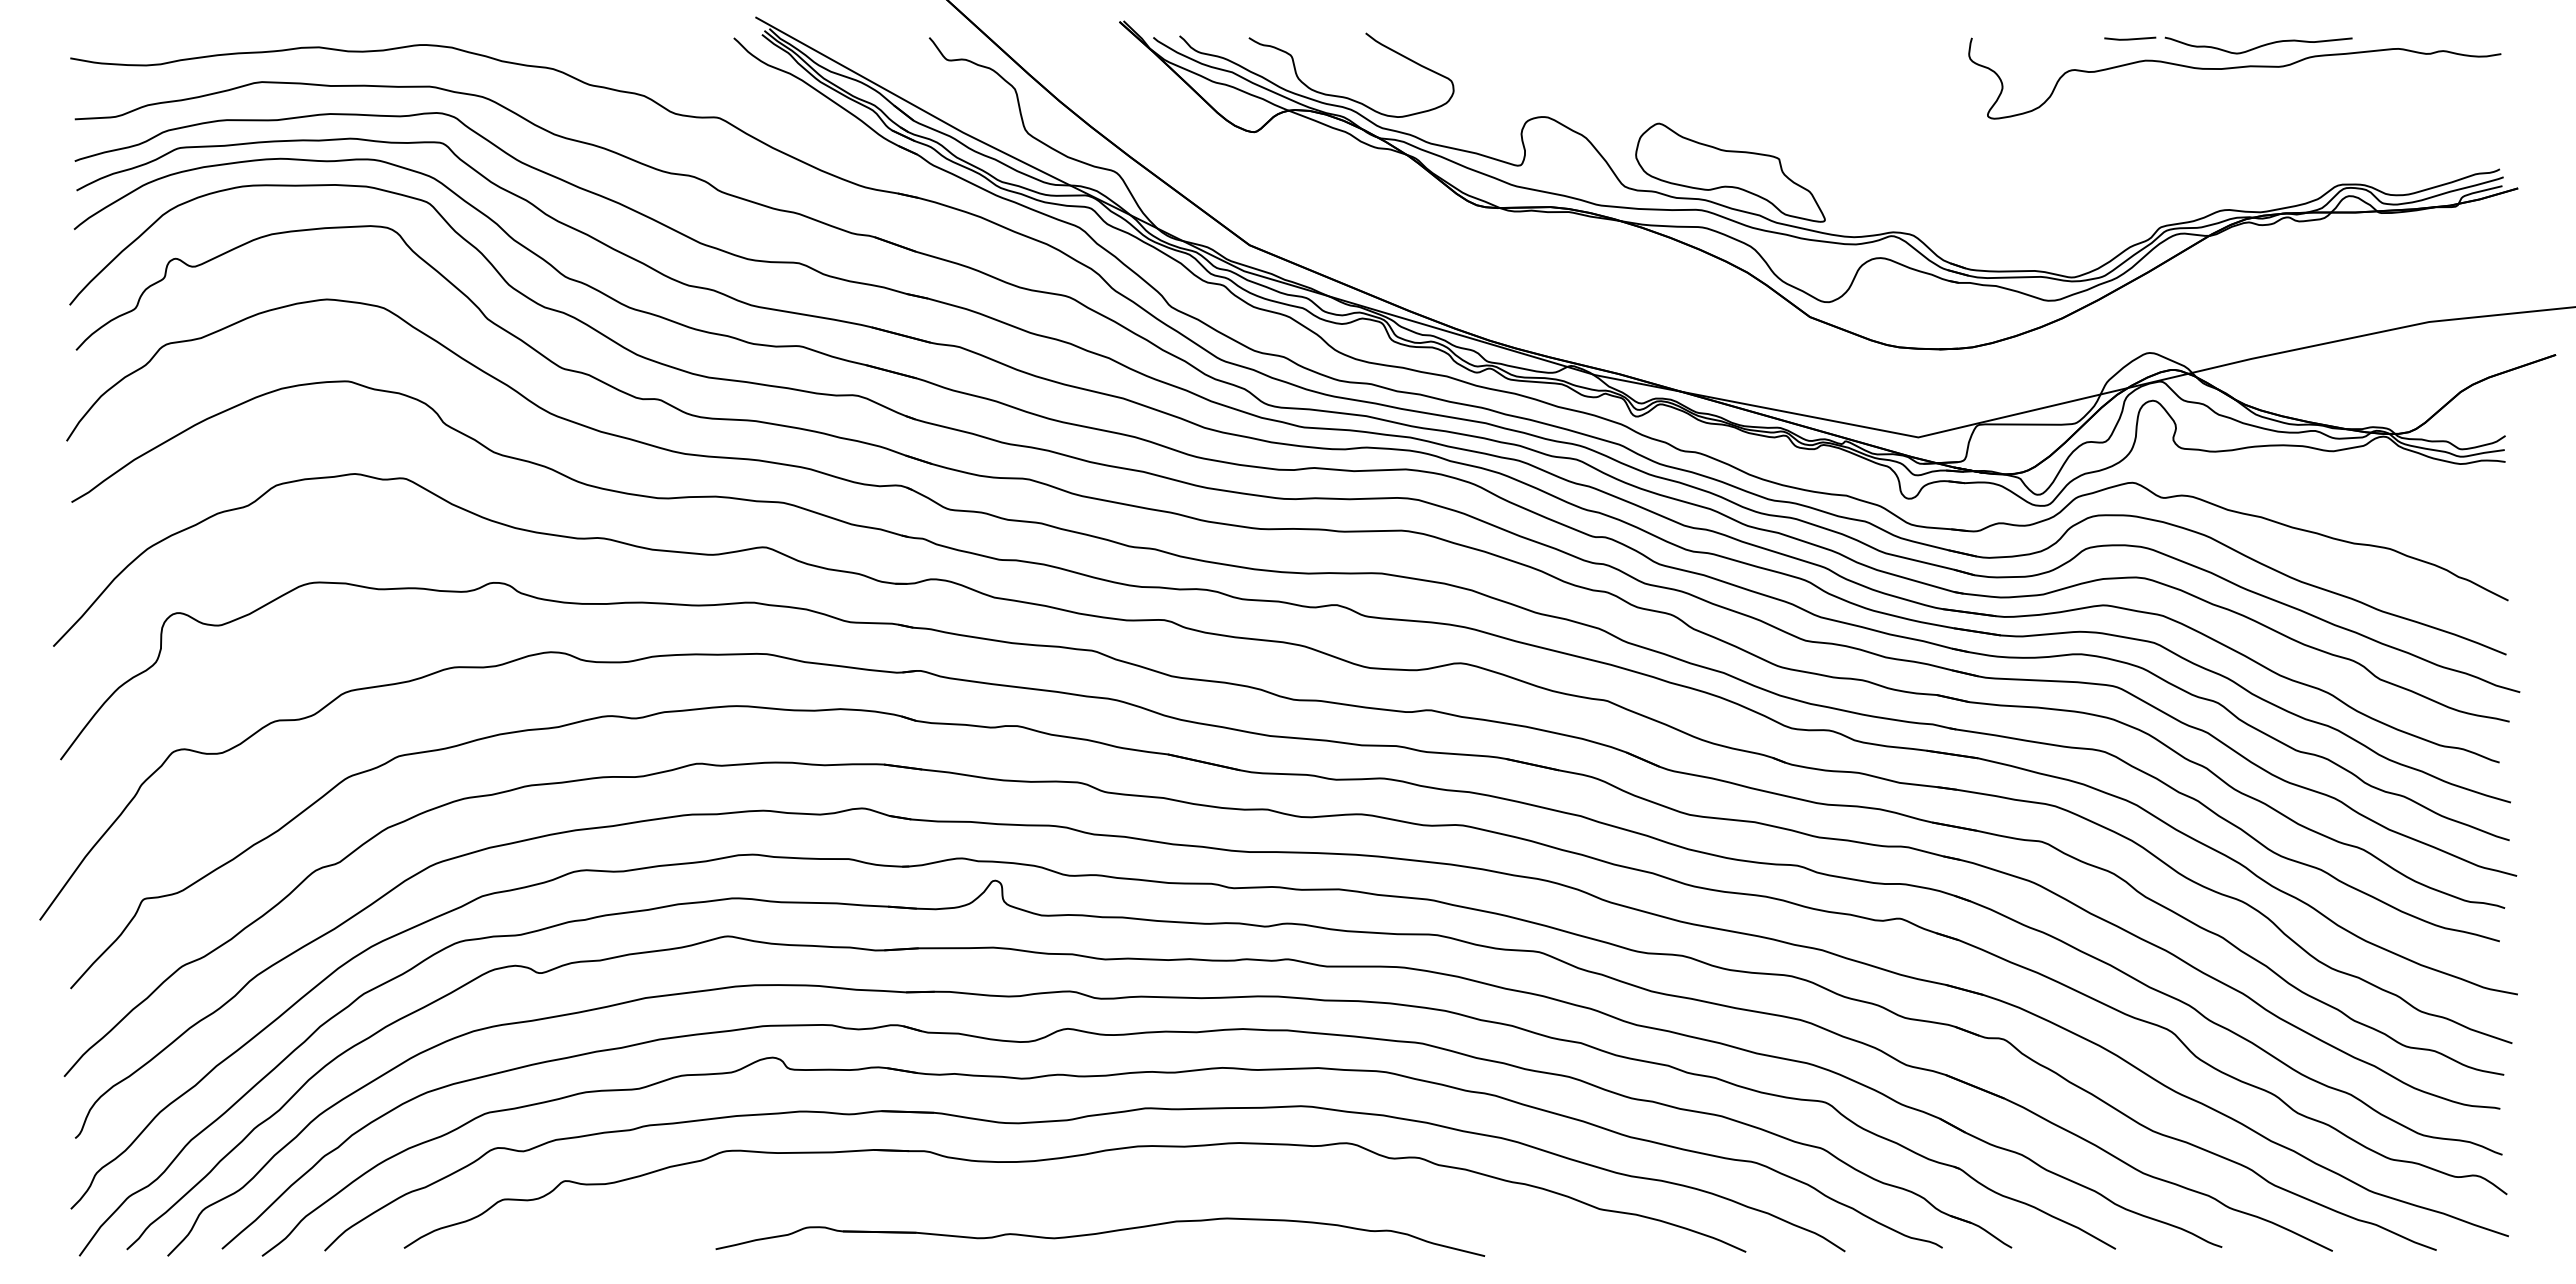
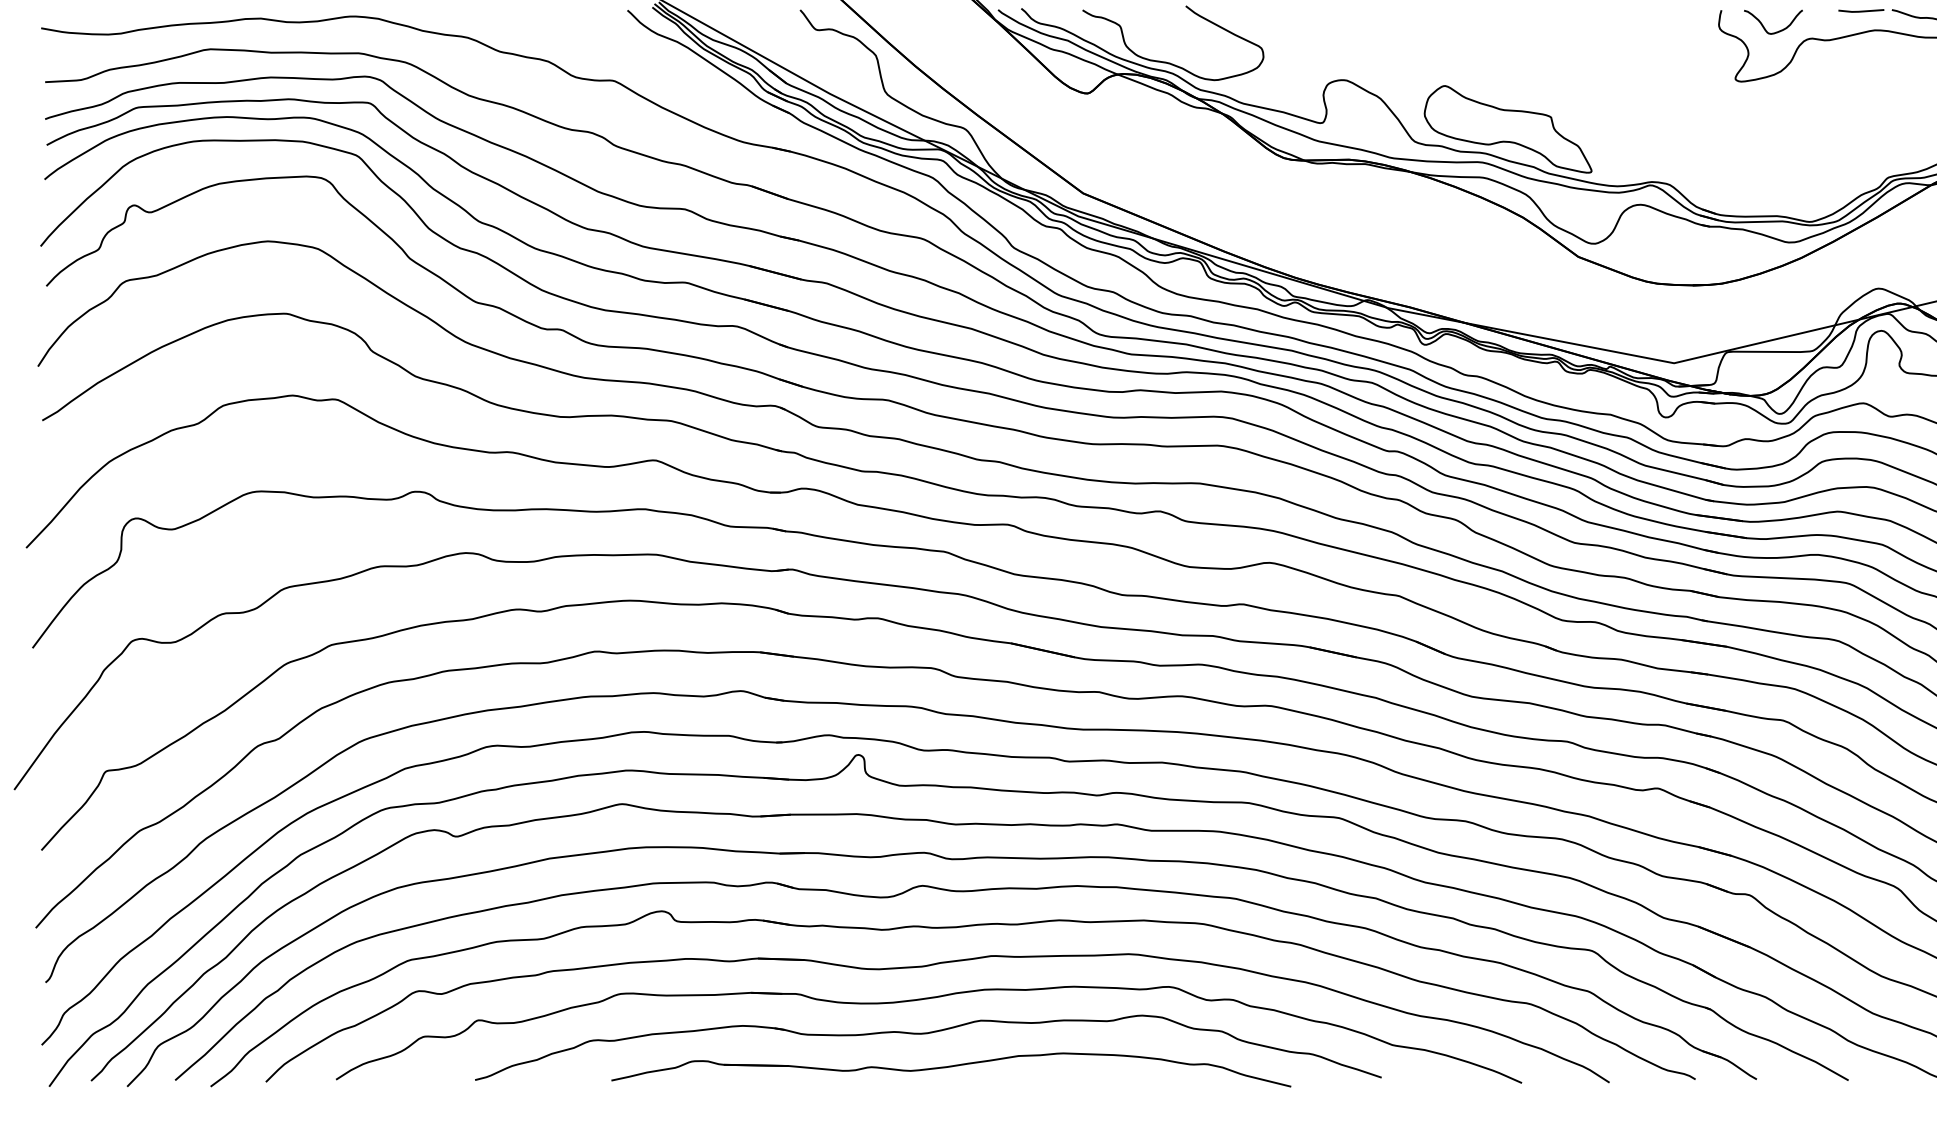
curve: (2020, 56) -> (1764, 26), added
part: (1074, 1196) -> (928, 1033), added

